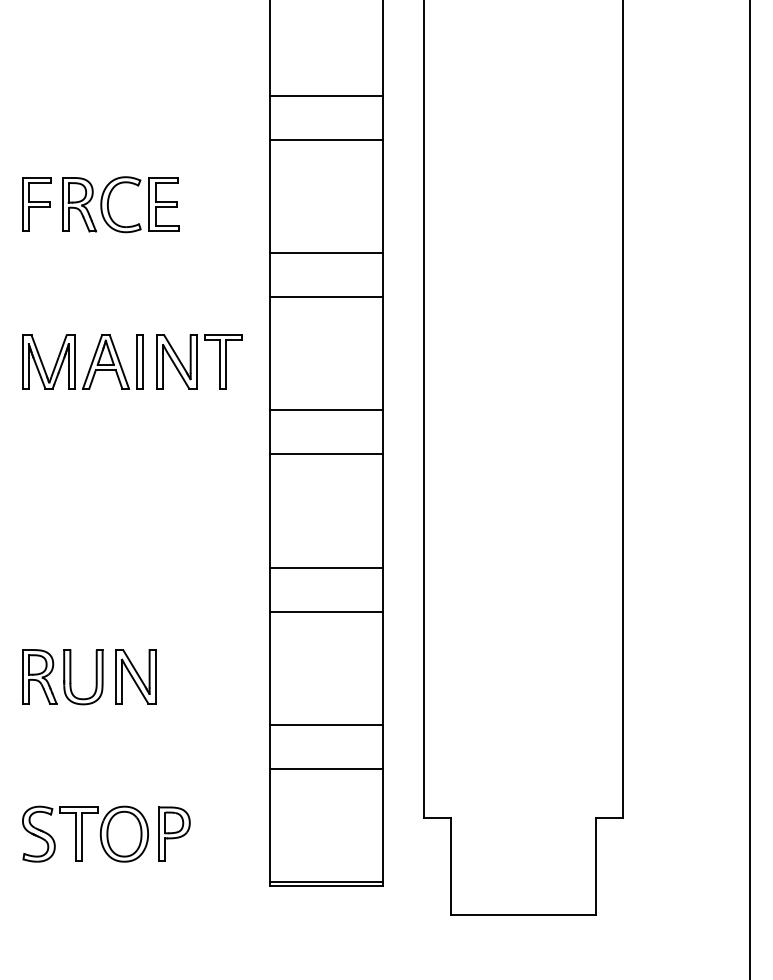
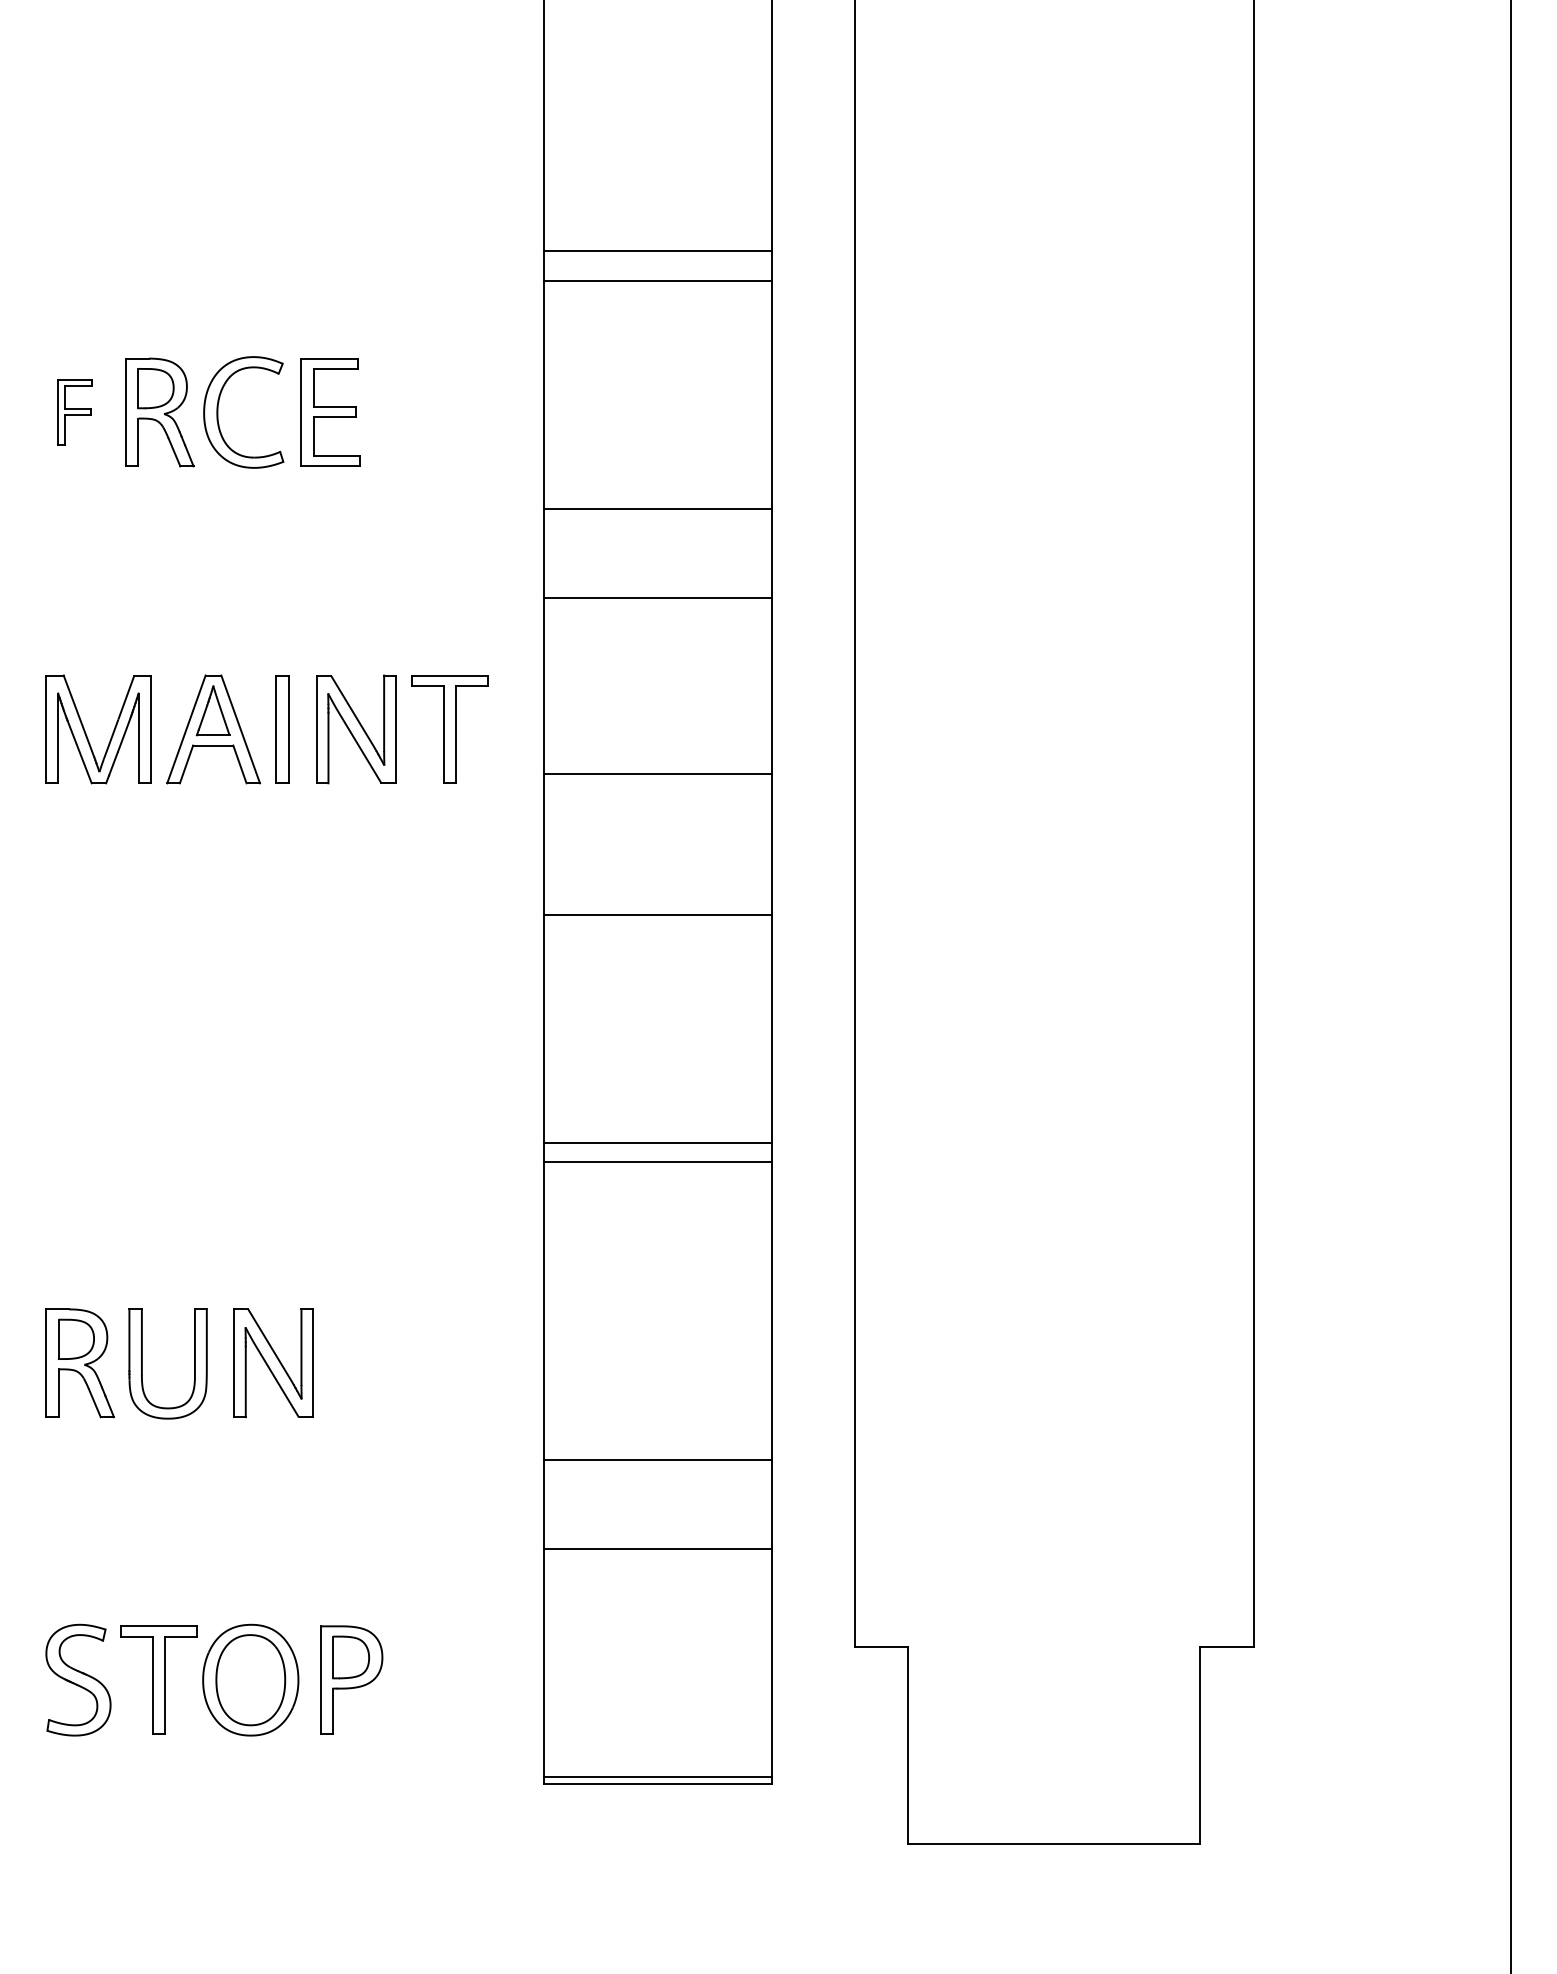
line: (326, 95) -> (657, 250), moved
part: (36, 204) -> (73, 412), size x0.6
line: (326, 410) -> (657, 774), moved
line: (326, 611) -> (657, 1161), moved

